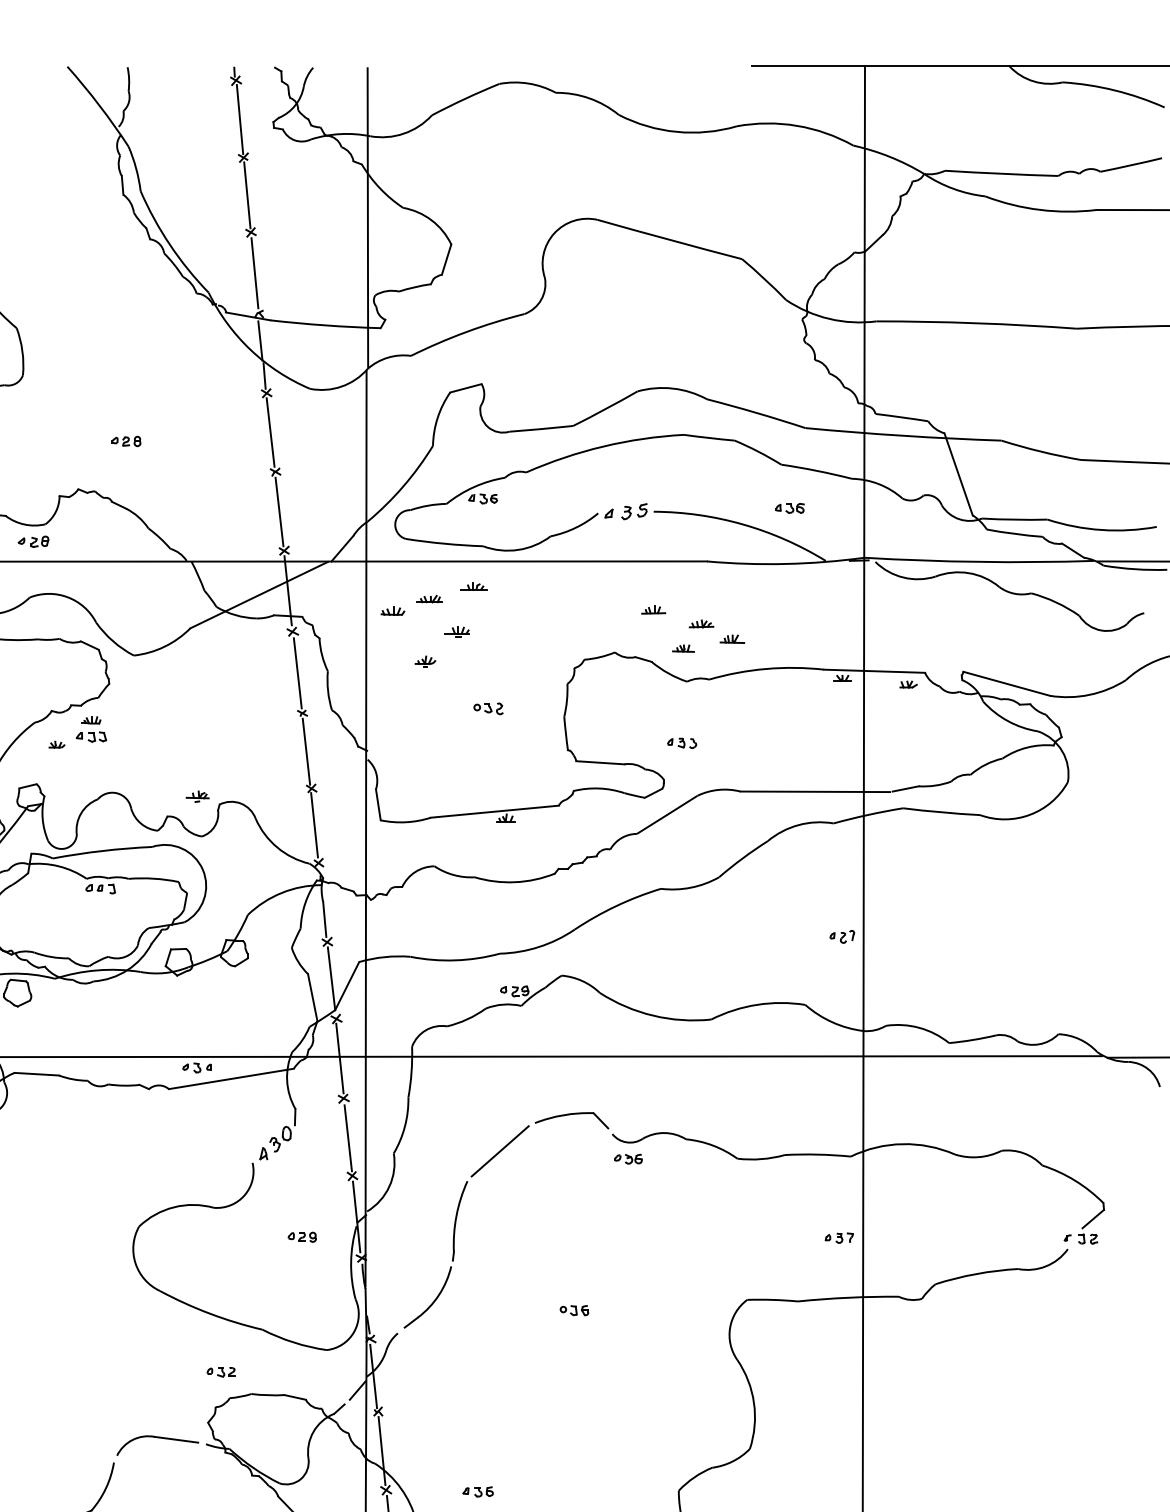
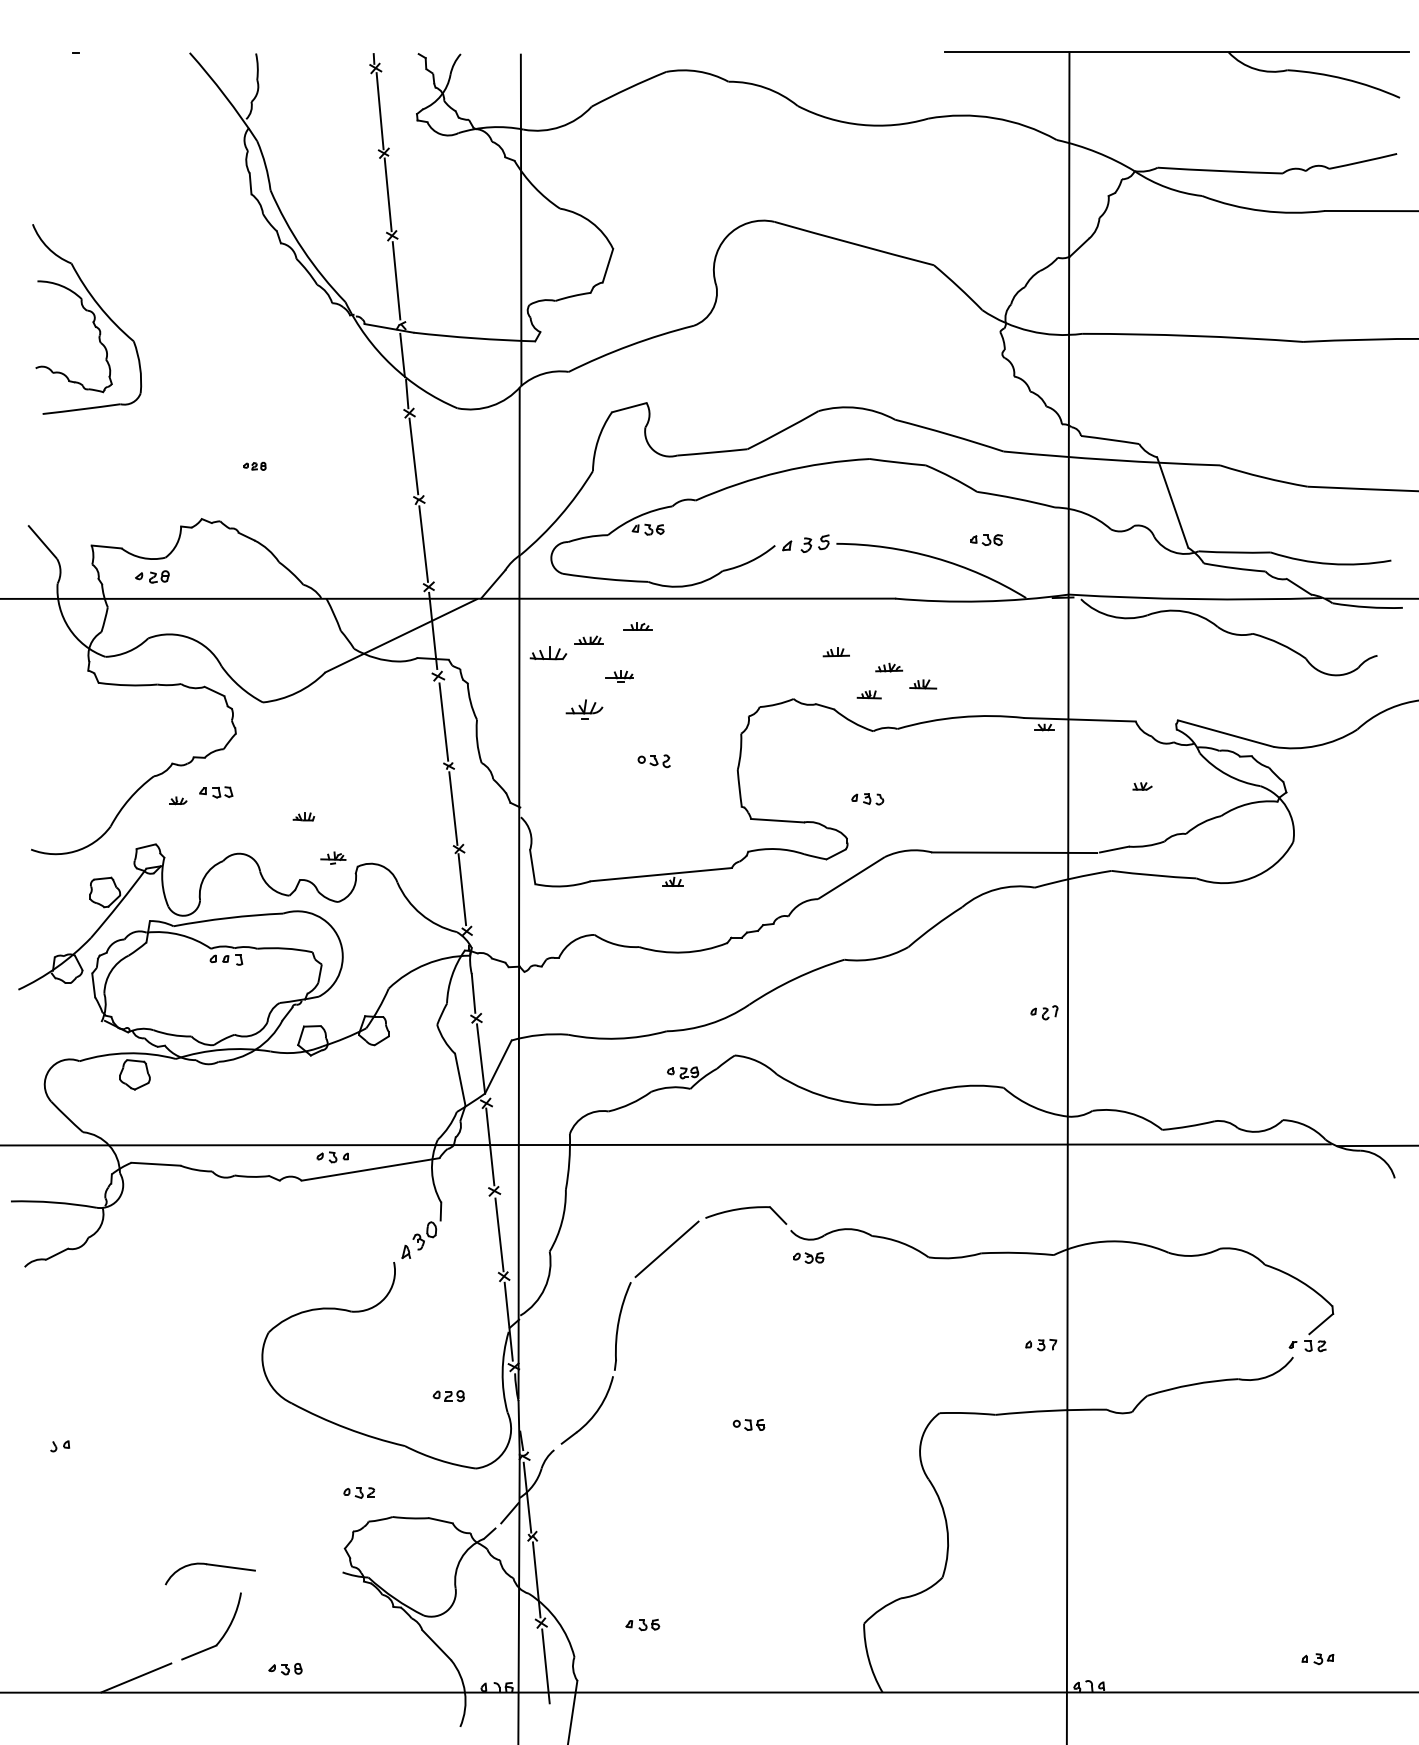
part: (126, 441) -> (254, 466), size x0.7
part: (392, 611) -> (548, 653), size x1.4
part: (425, 661) -> (584, 708), size x1.6
part: (908, 684) -> (1142, 786), moved
part: (90, 719) -> (303, 816), moved
part: (302, 1237) -> (448, 1396), moved
part: (157, 1437) -> (210, 1565), moved

